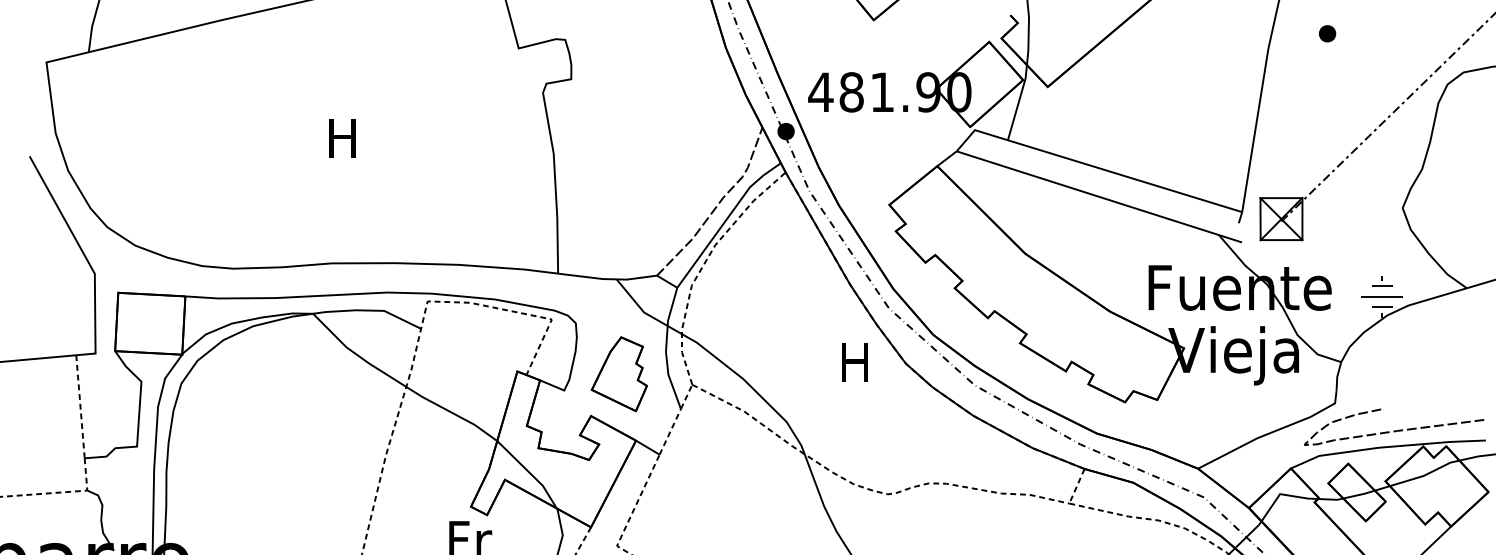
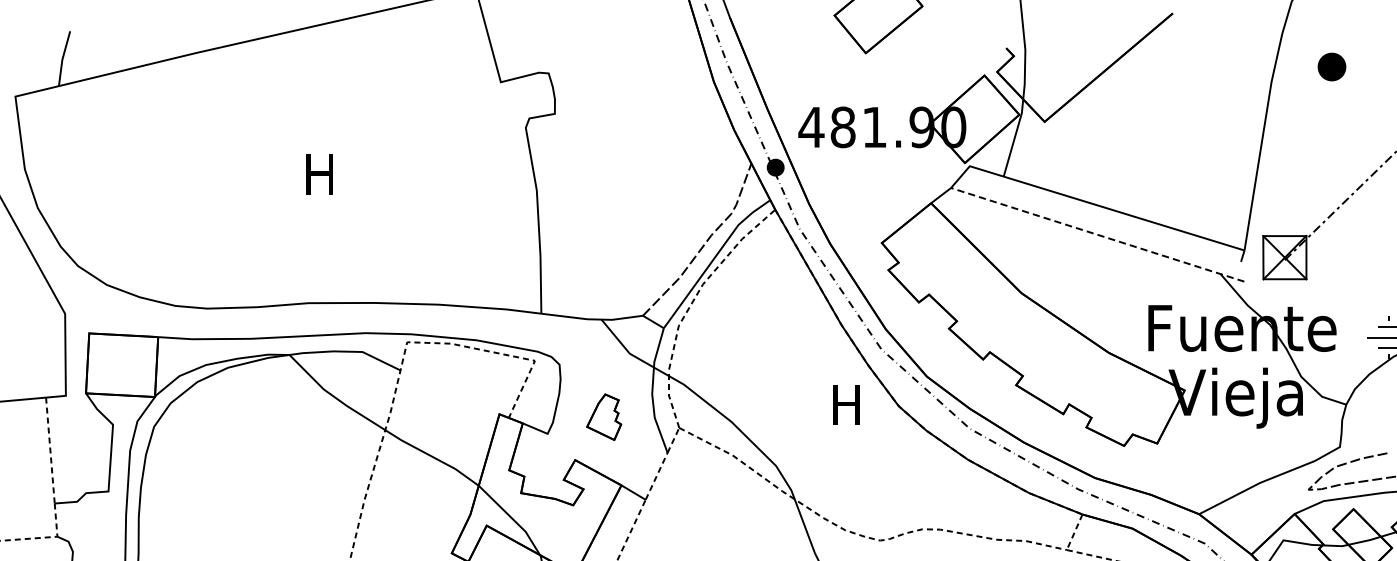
part: (1327, 33) -> (1332, 66), size x1.6
line: (1099, 196) -> (1097, 234), solid -> dashed
part: (618, 374) -> (603, 417), size x0.6

